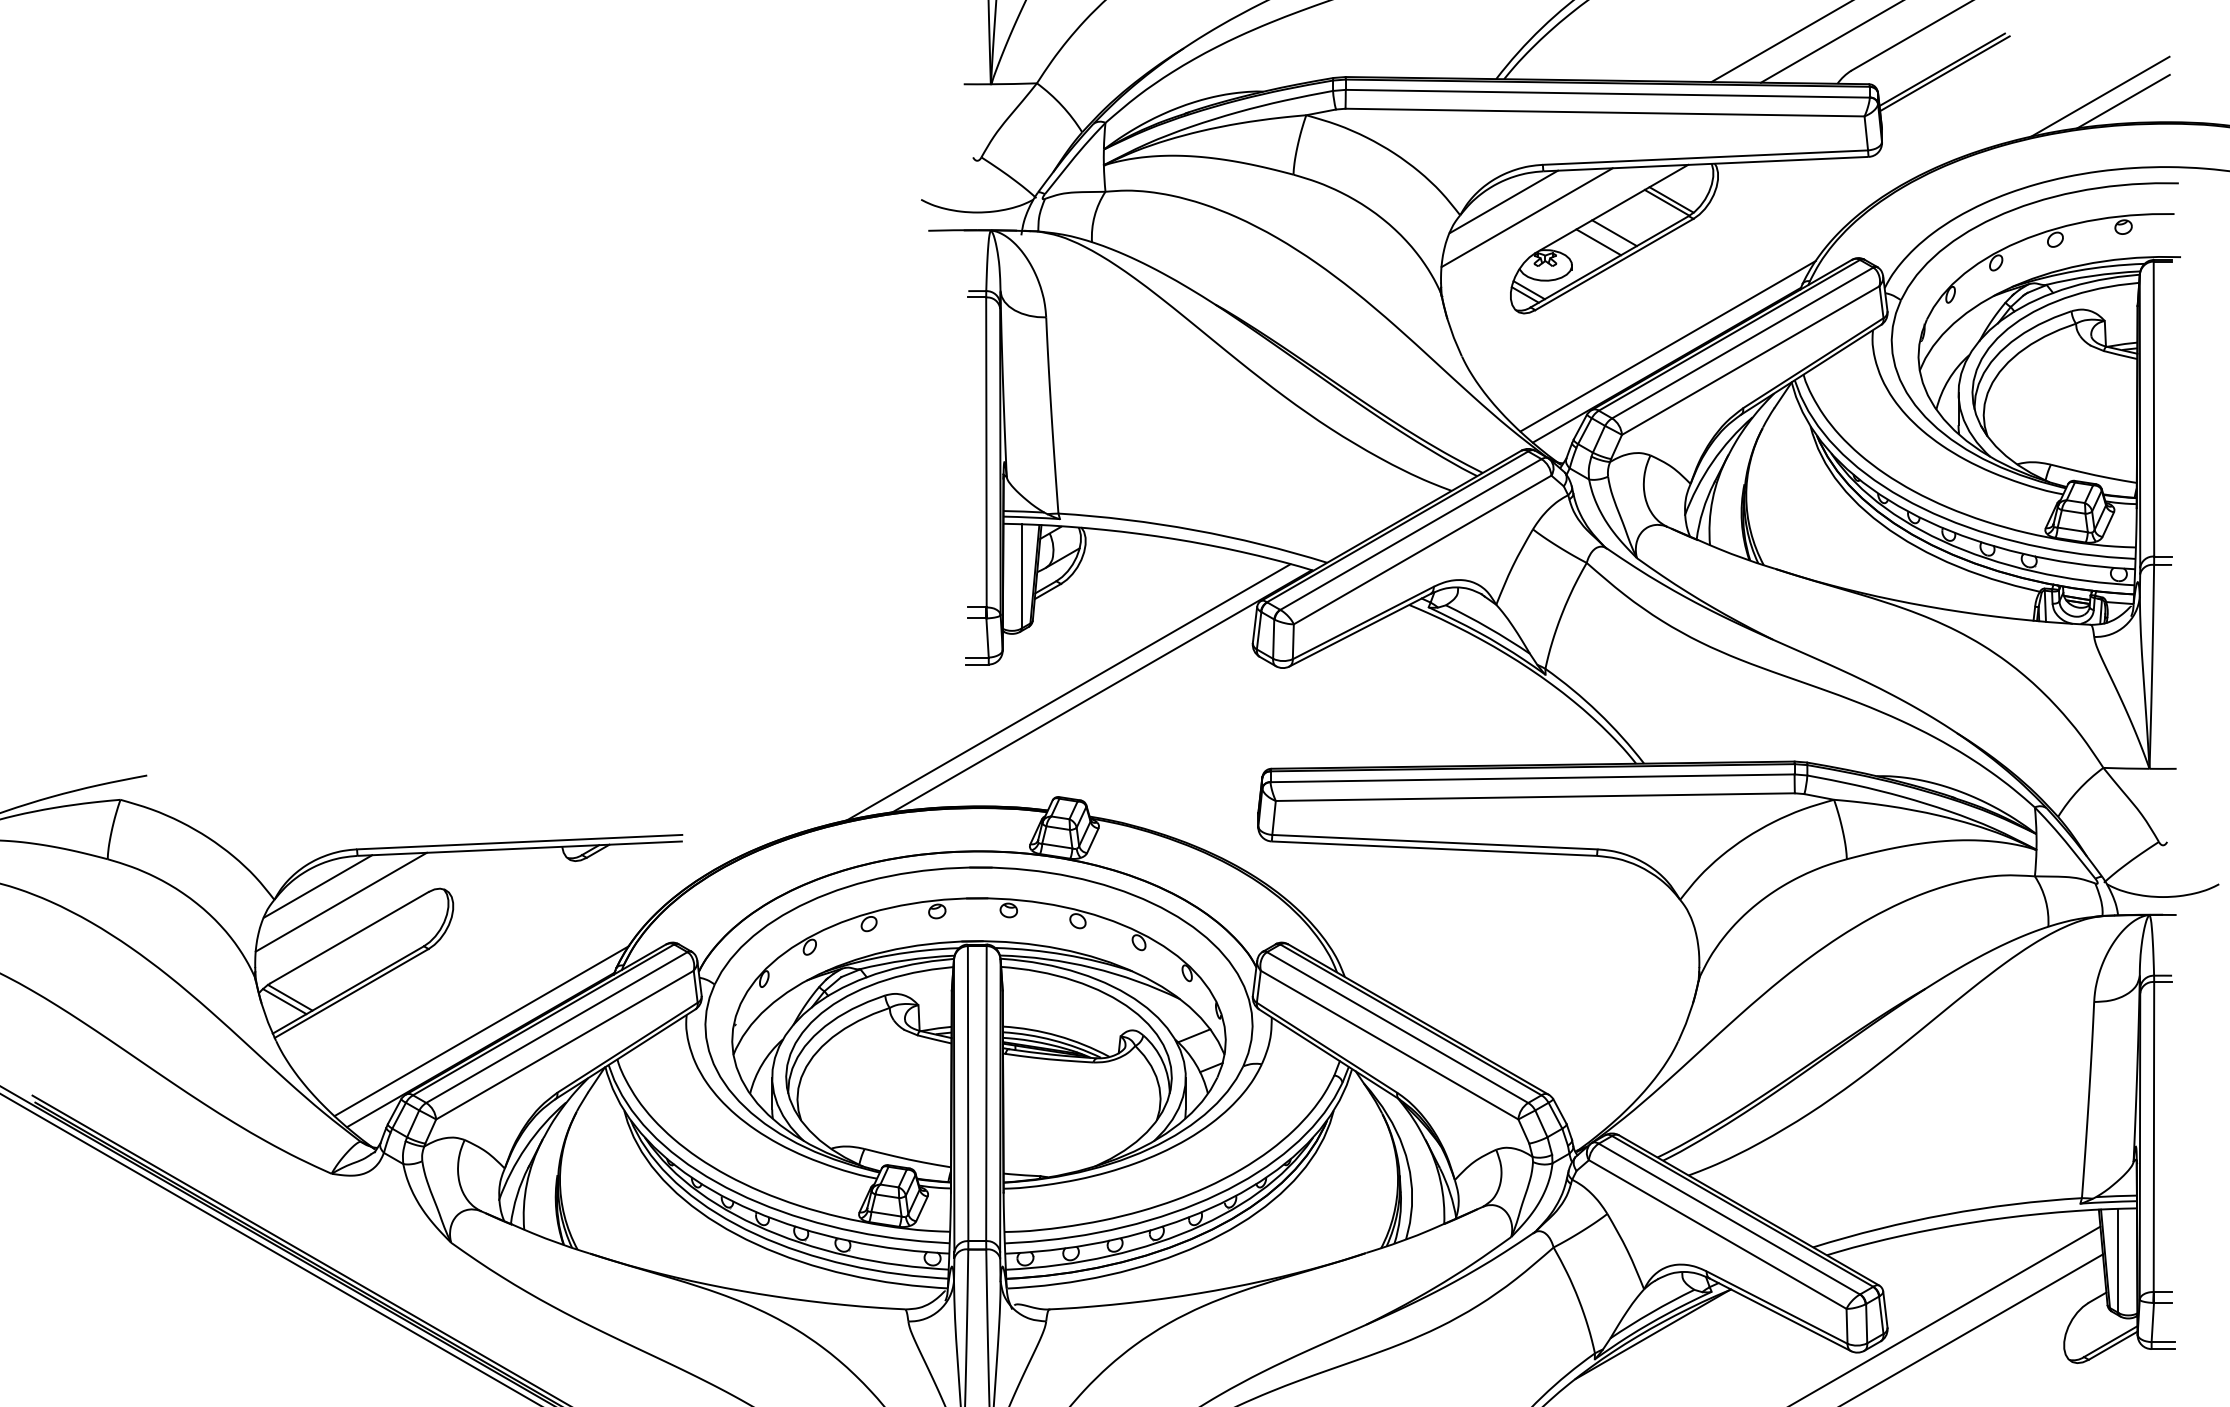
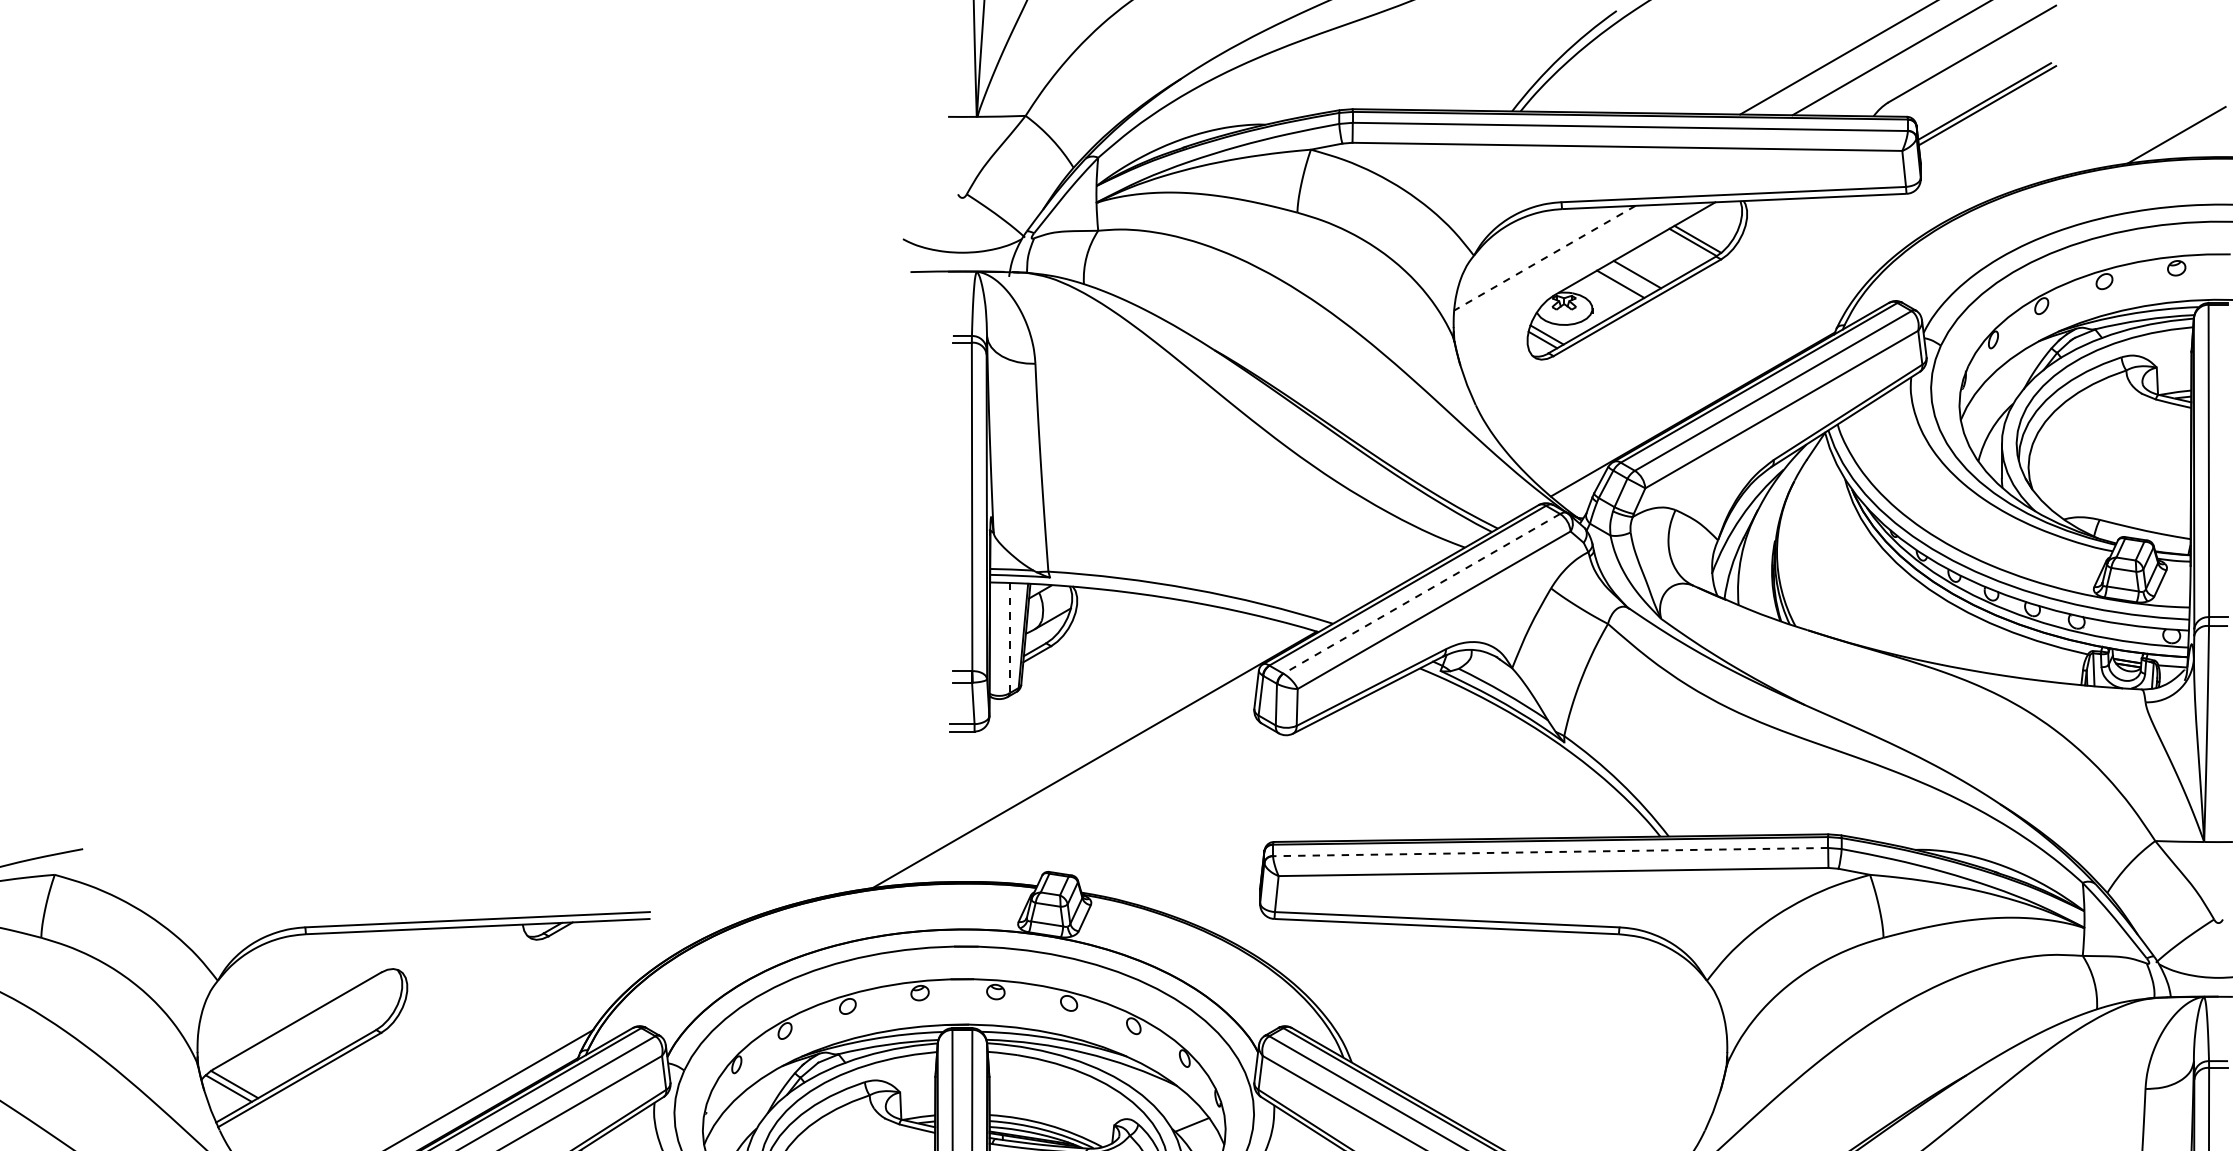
line: (2099, 96) -> (2151, 129), removed
line: (1503, 201) -> (1519, 241), removed
line: (1527, 217) -> (1545, 258), solid -> dashed
line: (1667, 345) -> (1693, 393), removed
line: (1410, 534) -> (1421, 593), solid -> dashed
line: (1021, 576) -> (1009, 638), solid -> dashed
line: (1068, 692) -> (1059, 761), removed
line: (1532, 778) -> (1550, 852), solid -> dashed
line: (318, 886) -> (264, 966), removed
line: (340, 901) -> (287, 982), removed

